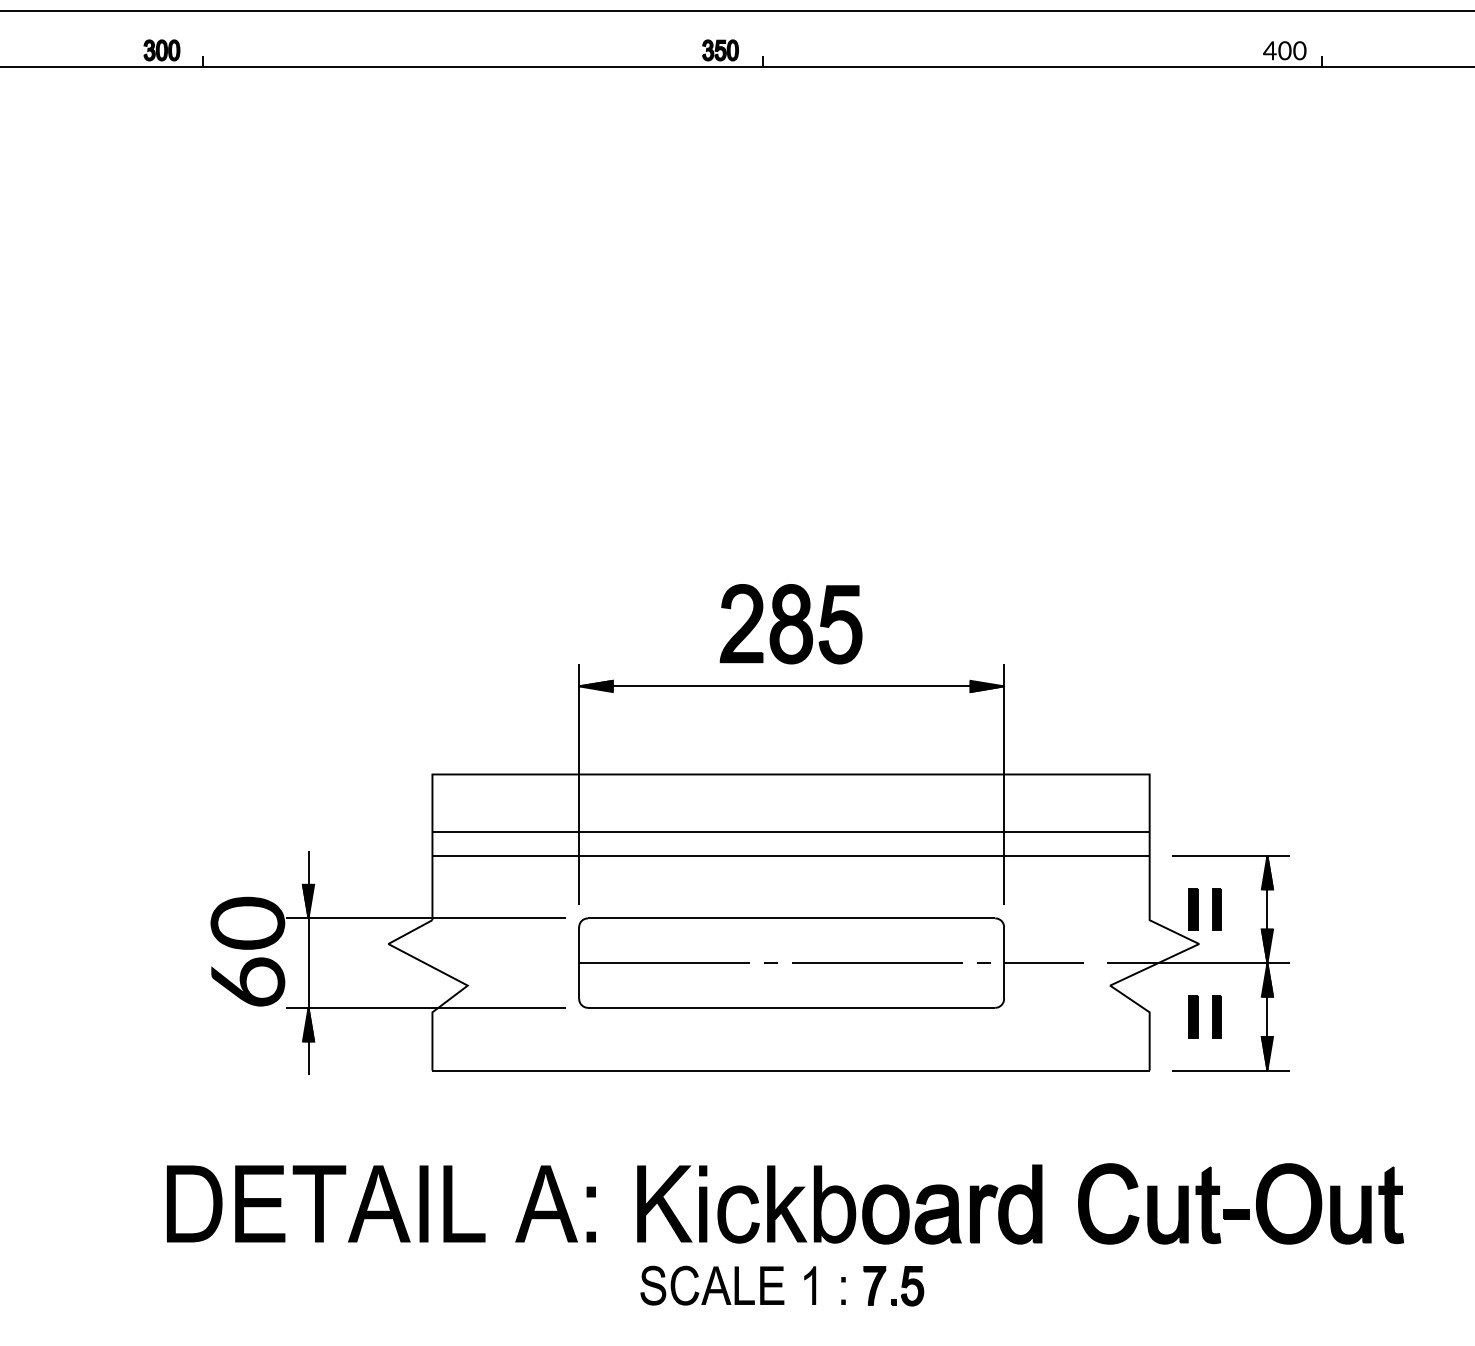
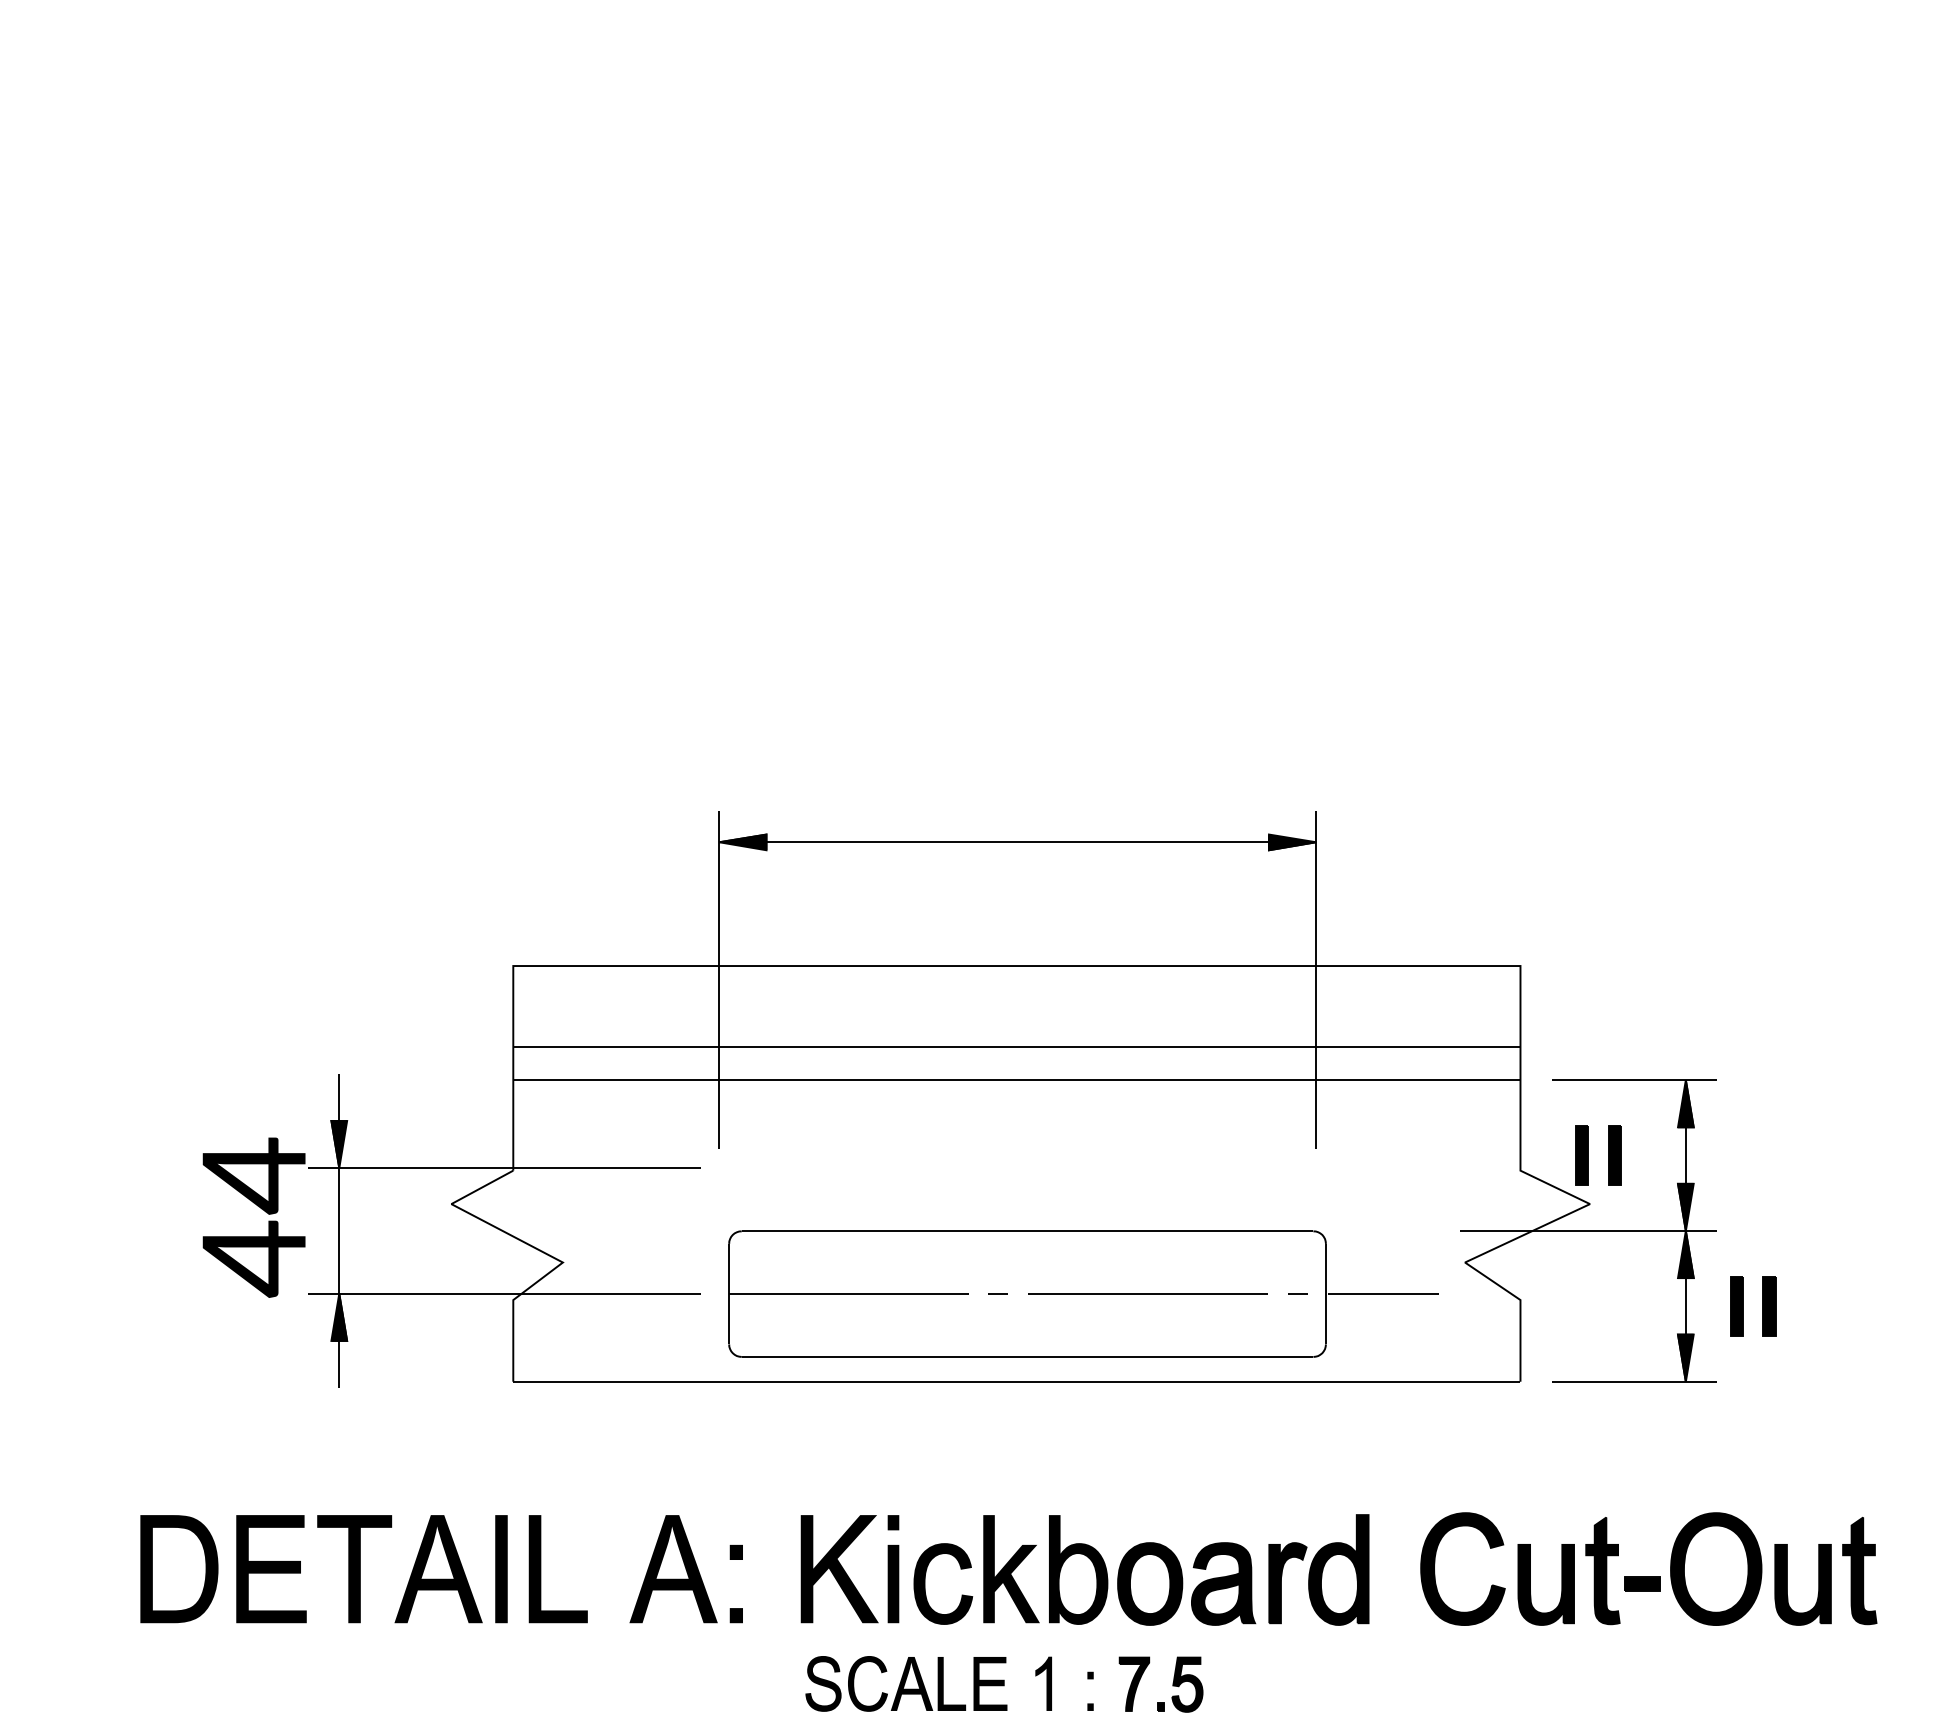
part: (790, 624) -> (1016, 755), removed
text: (247, 953) -> (253, 1217), 60 -> 44
part: (830, 962) -> (1082, 1293), moved
part: (1204, 1016) -> (1751, 1305), moved

